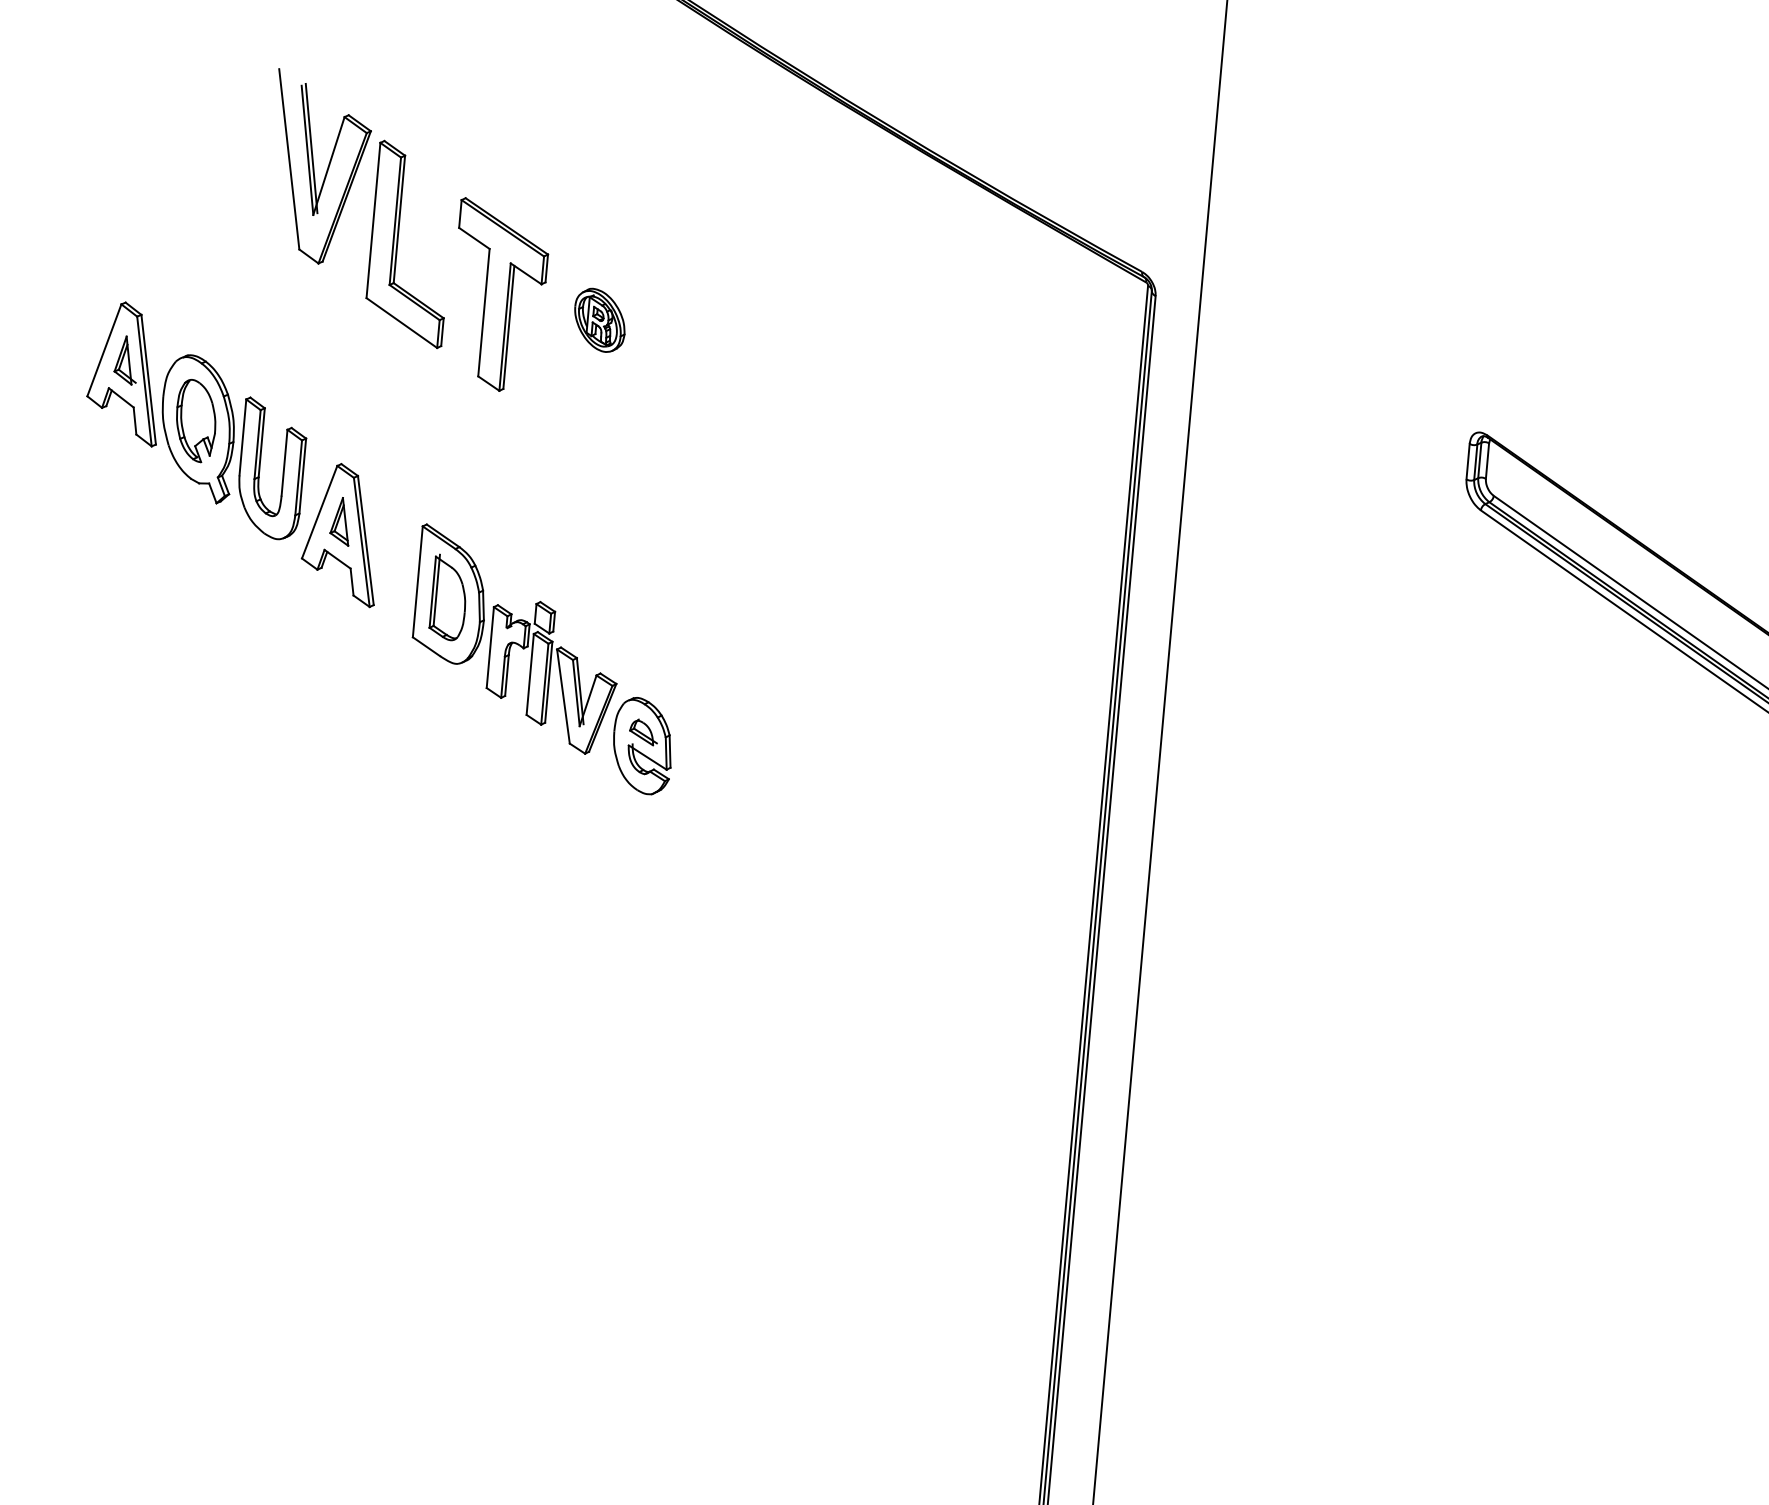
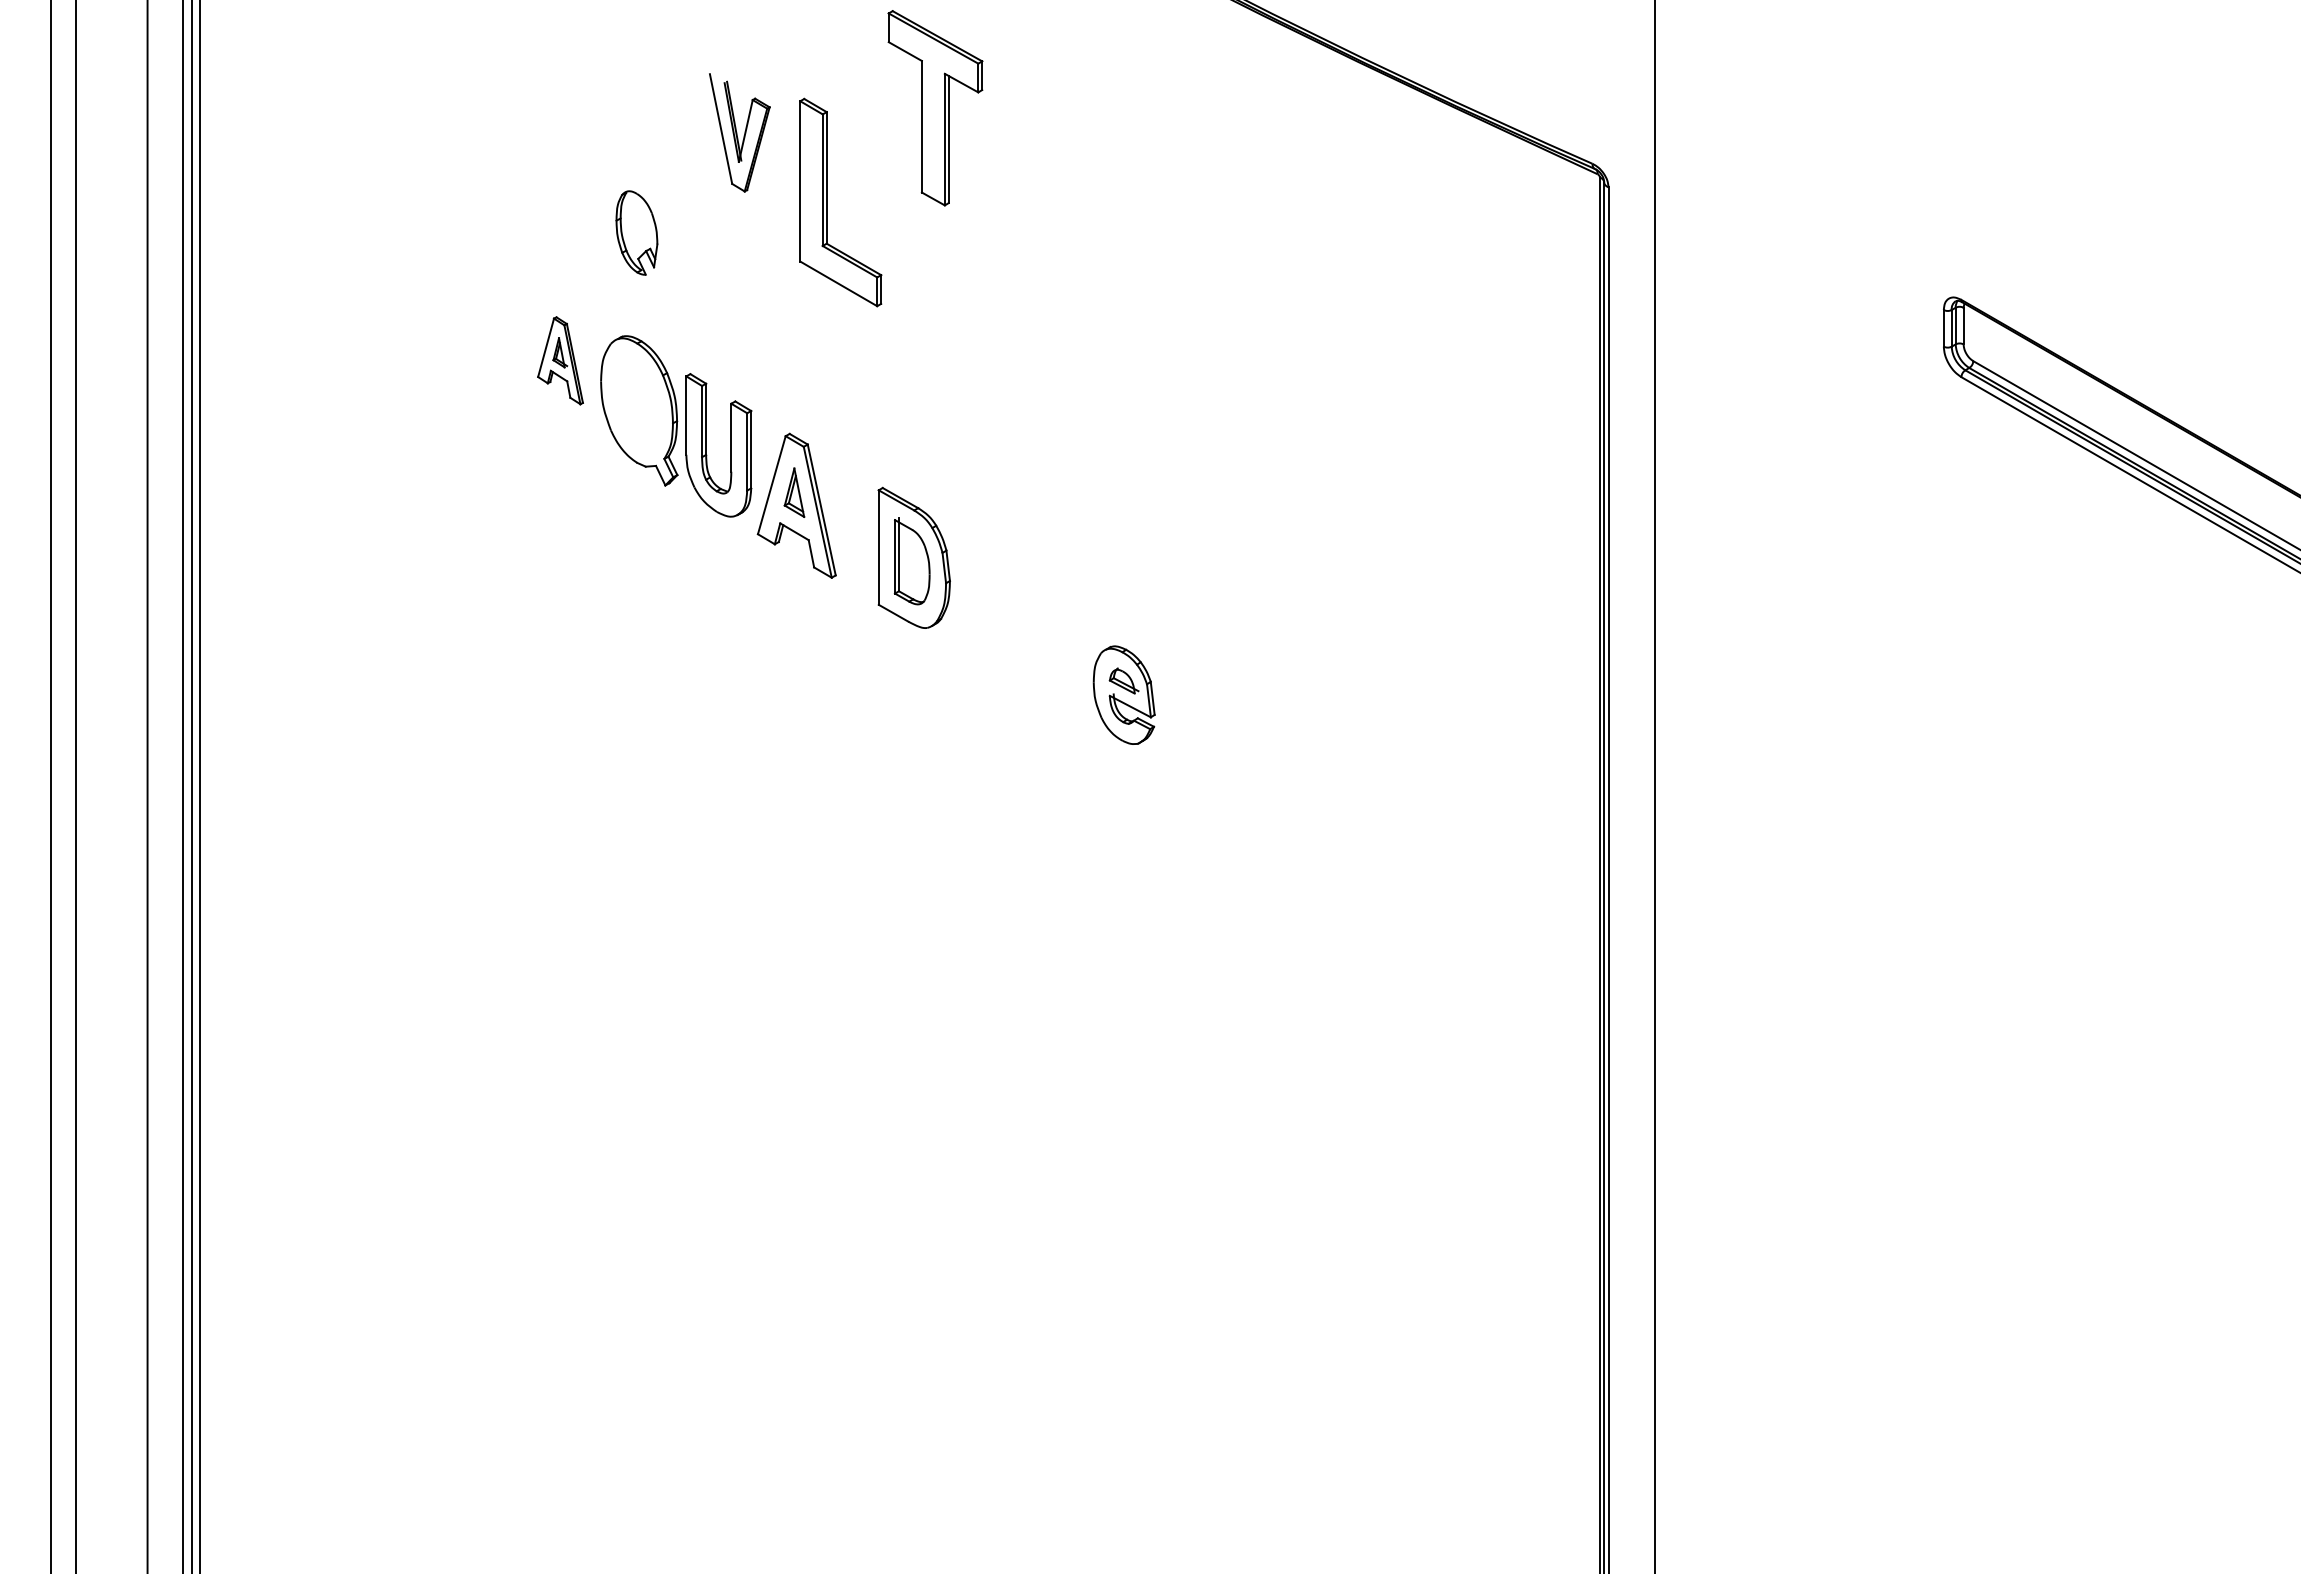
part: (318, 167) -> (739, 132), size x0.6
part: (498, 296) -> (935, 108), moved
part: (600, 319) -> (1041, 262), removed
part: (125, 373) -> (560, 360), size x0.6
part: (195, 420) -> (636, 232), moved
part: (551, 676) -> (1024, 632), removed

